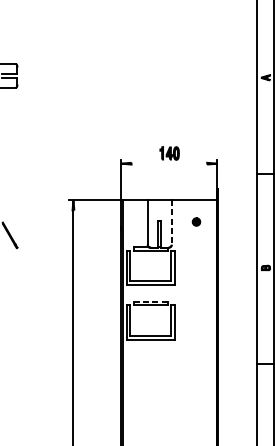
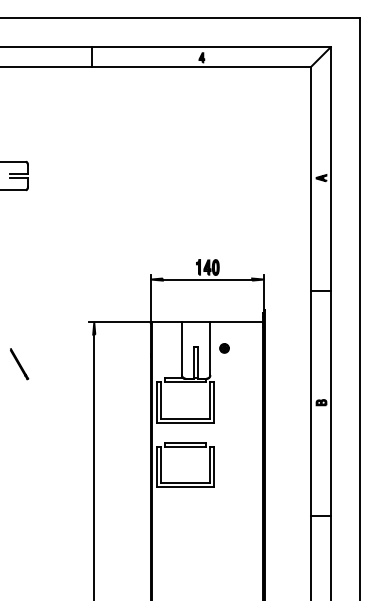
line: (169, 163) -> (207, 279), added
line: (171, 222) -> (210, 349), dashed -> solid
part: (196, 222) -> (224, 348), moved
line: (151, 301) -> (186, 442), dashed -> solid

